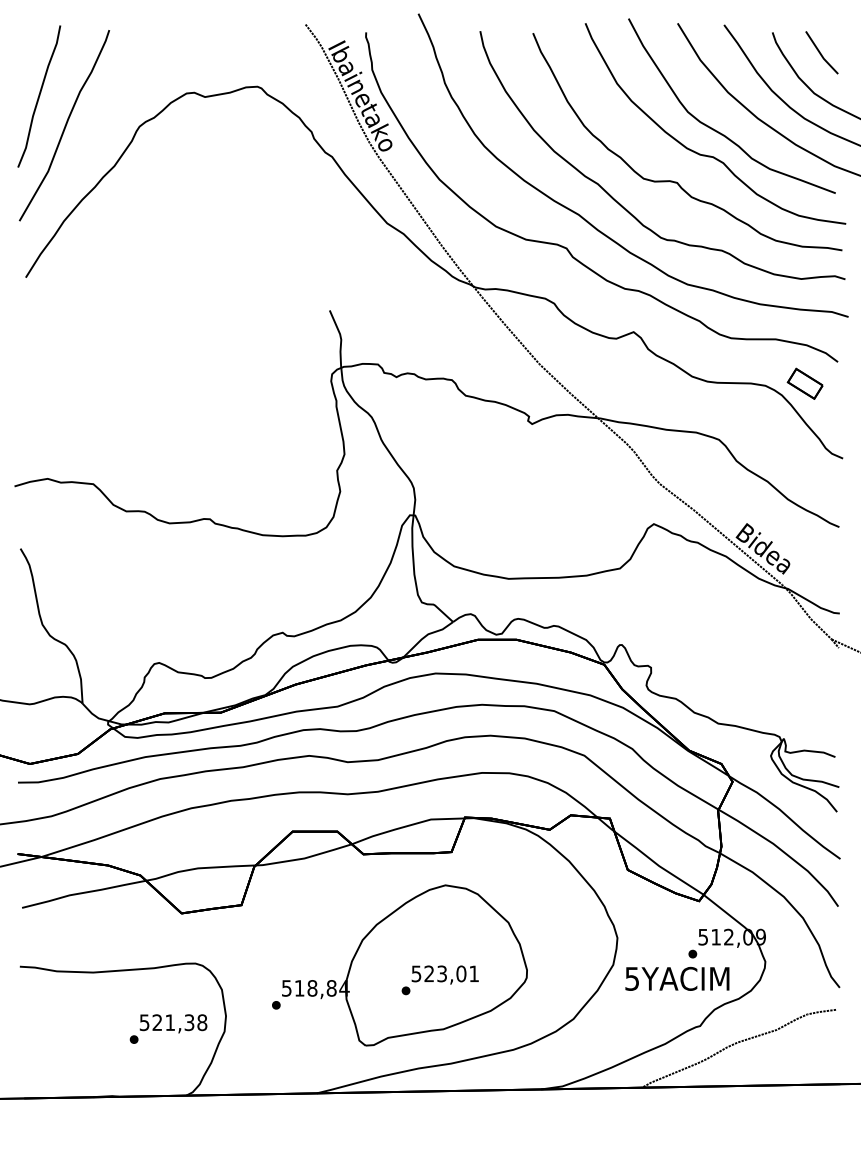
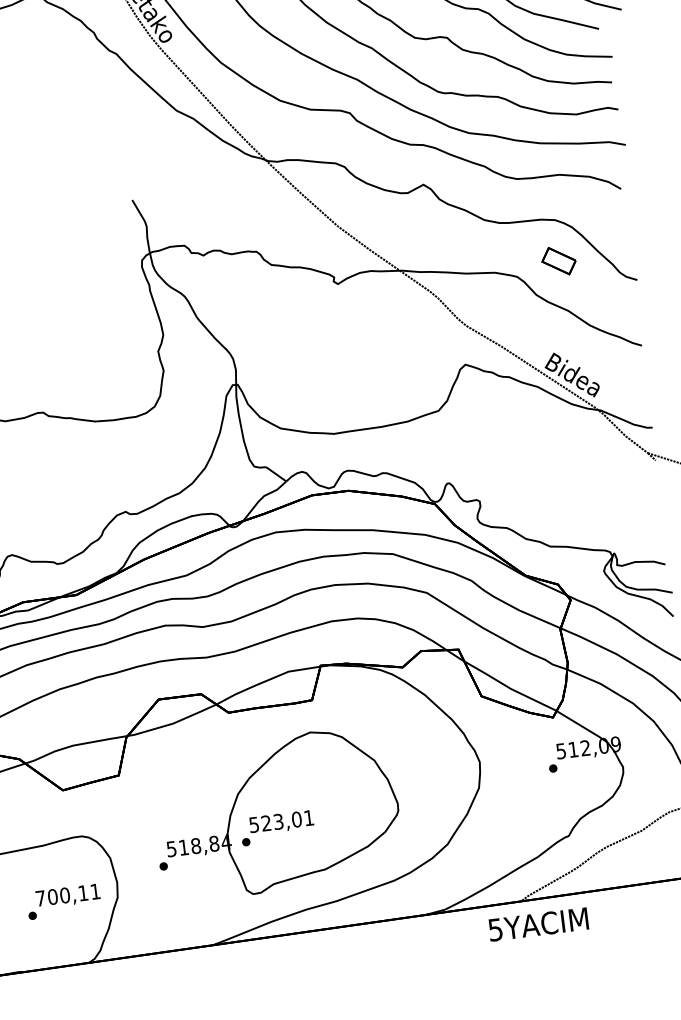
part: (804, 383) -> (558, 260), moved
text: (677, 978) -> (538, 924), moved
text: (439, 980) -> (276, 828), moved
text: (173, 1022) -> (68, 894), 521,38 -> 700,11

